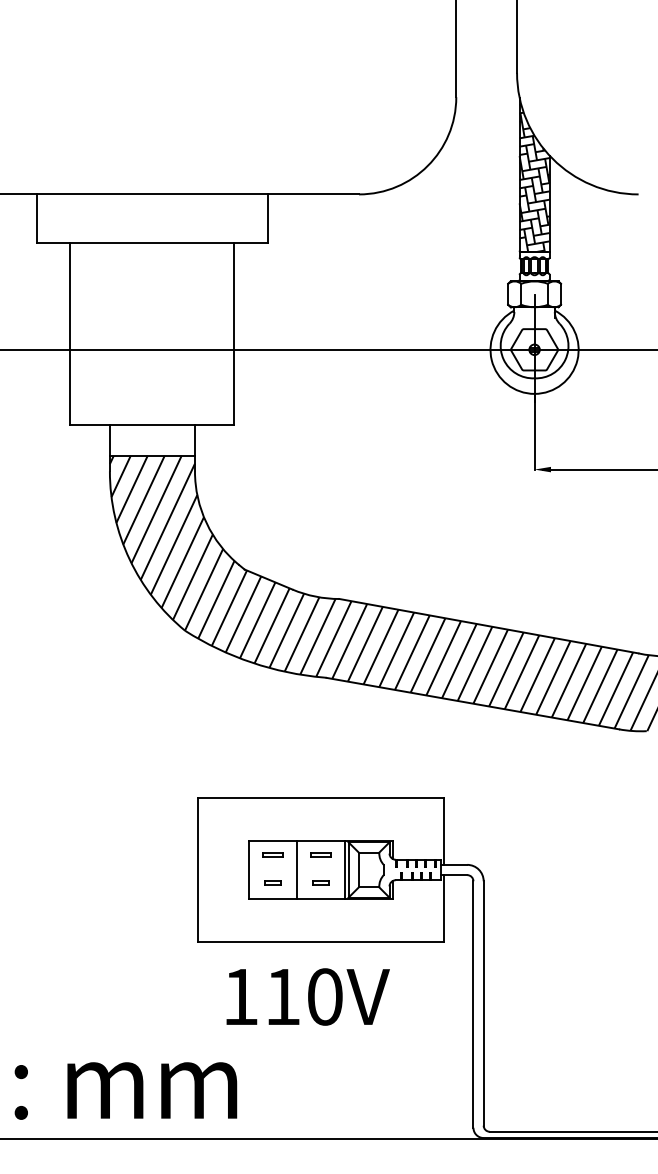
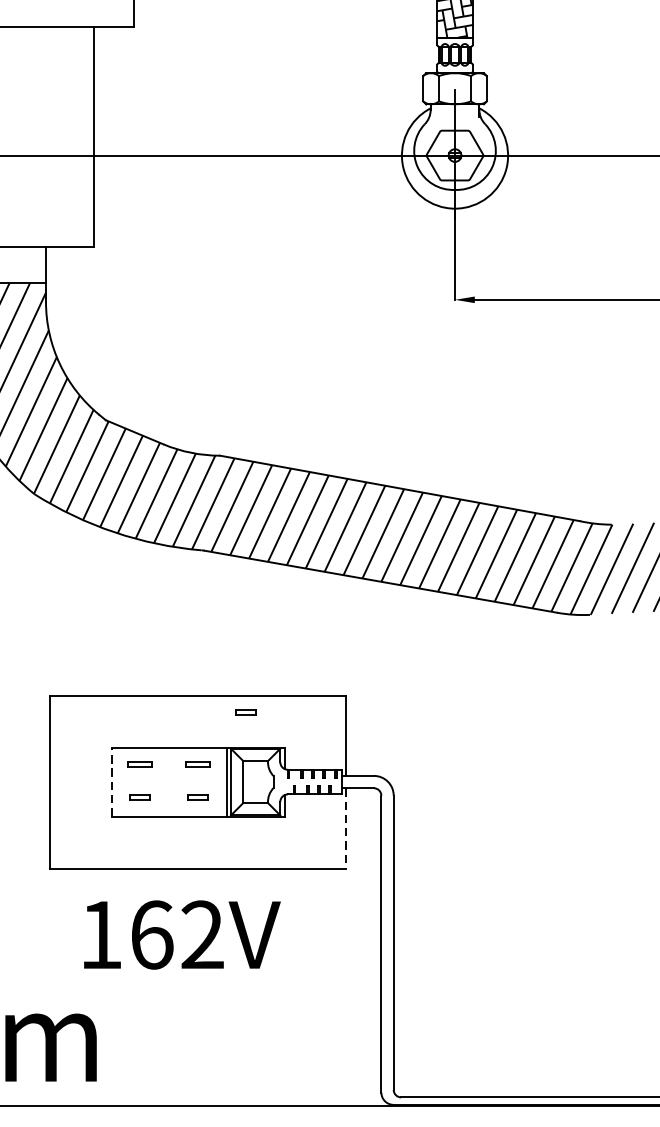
part: (360, 811) -> (245, 711), added
line: (297, 869) -> (169, 781), removed
line: (249, 870) -> (111, 782), solid -> dashed
line: (444, 908) -> (346, 828), solid -> dashed
text: (304, 996) -> (177, 934), 110V -> 162V

